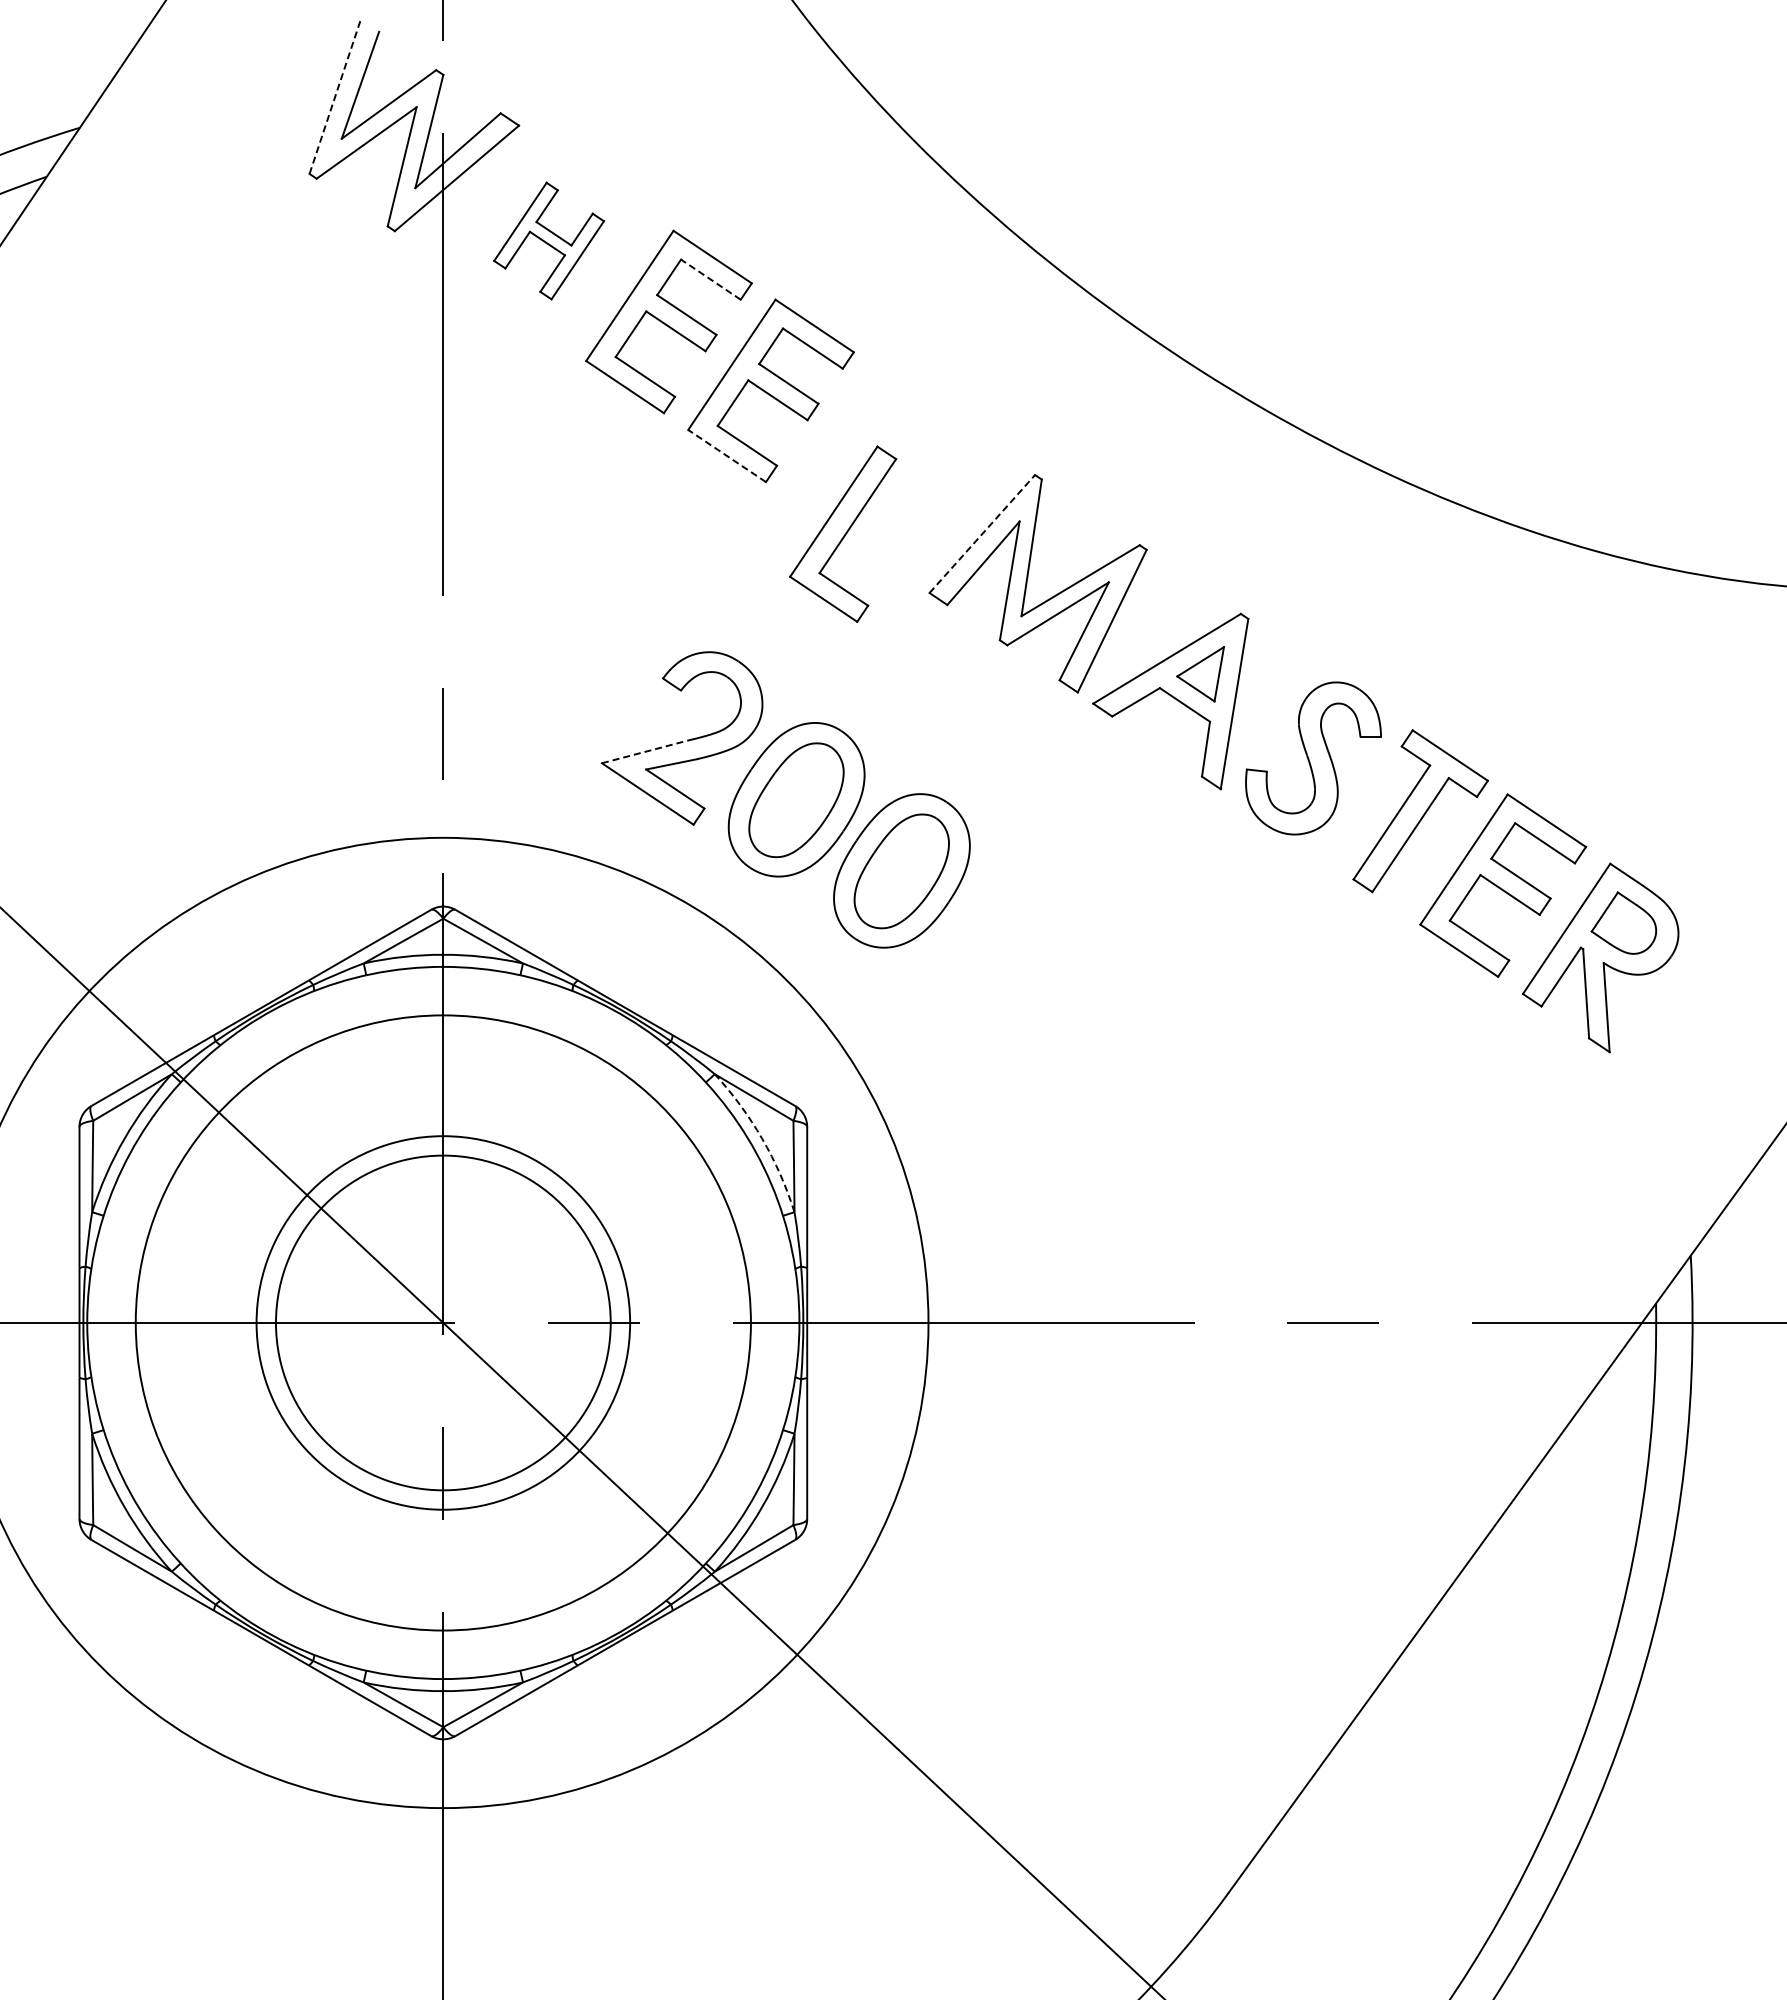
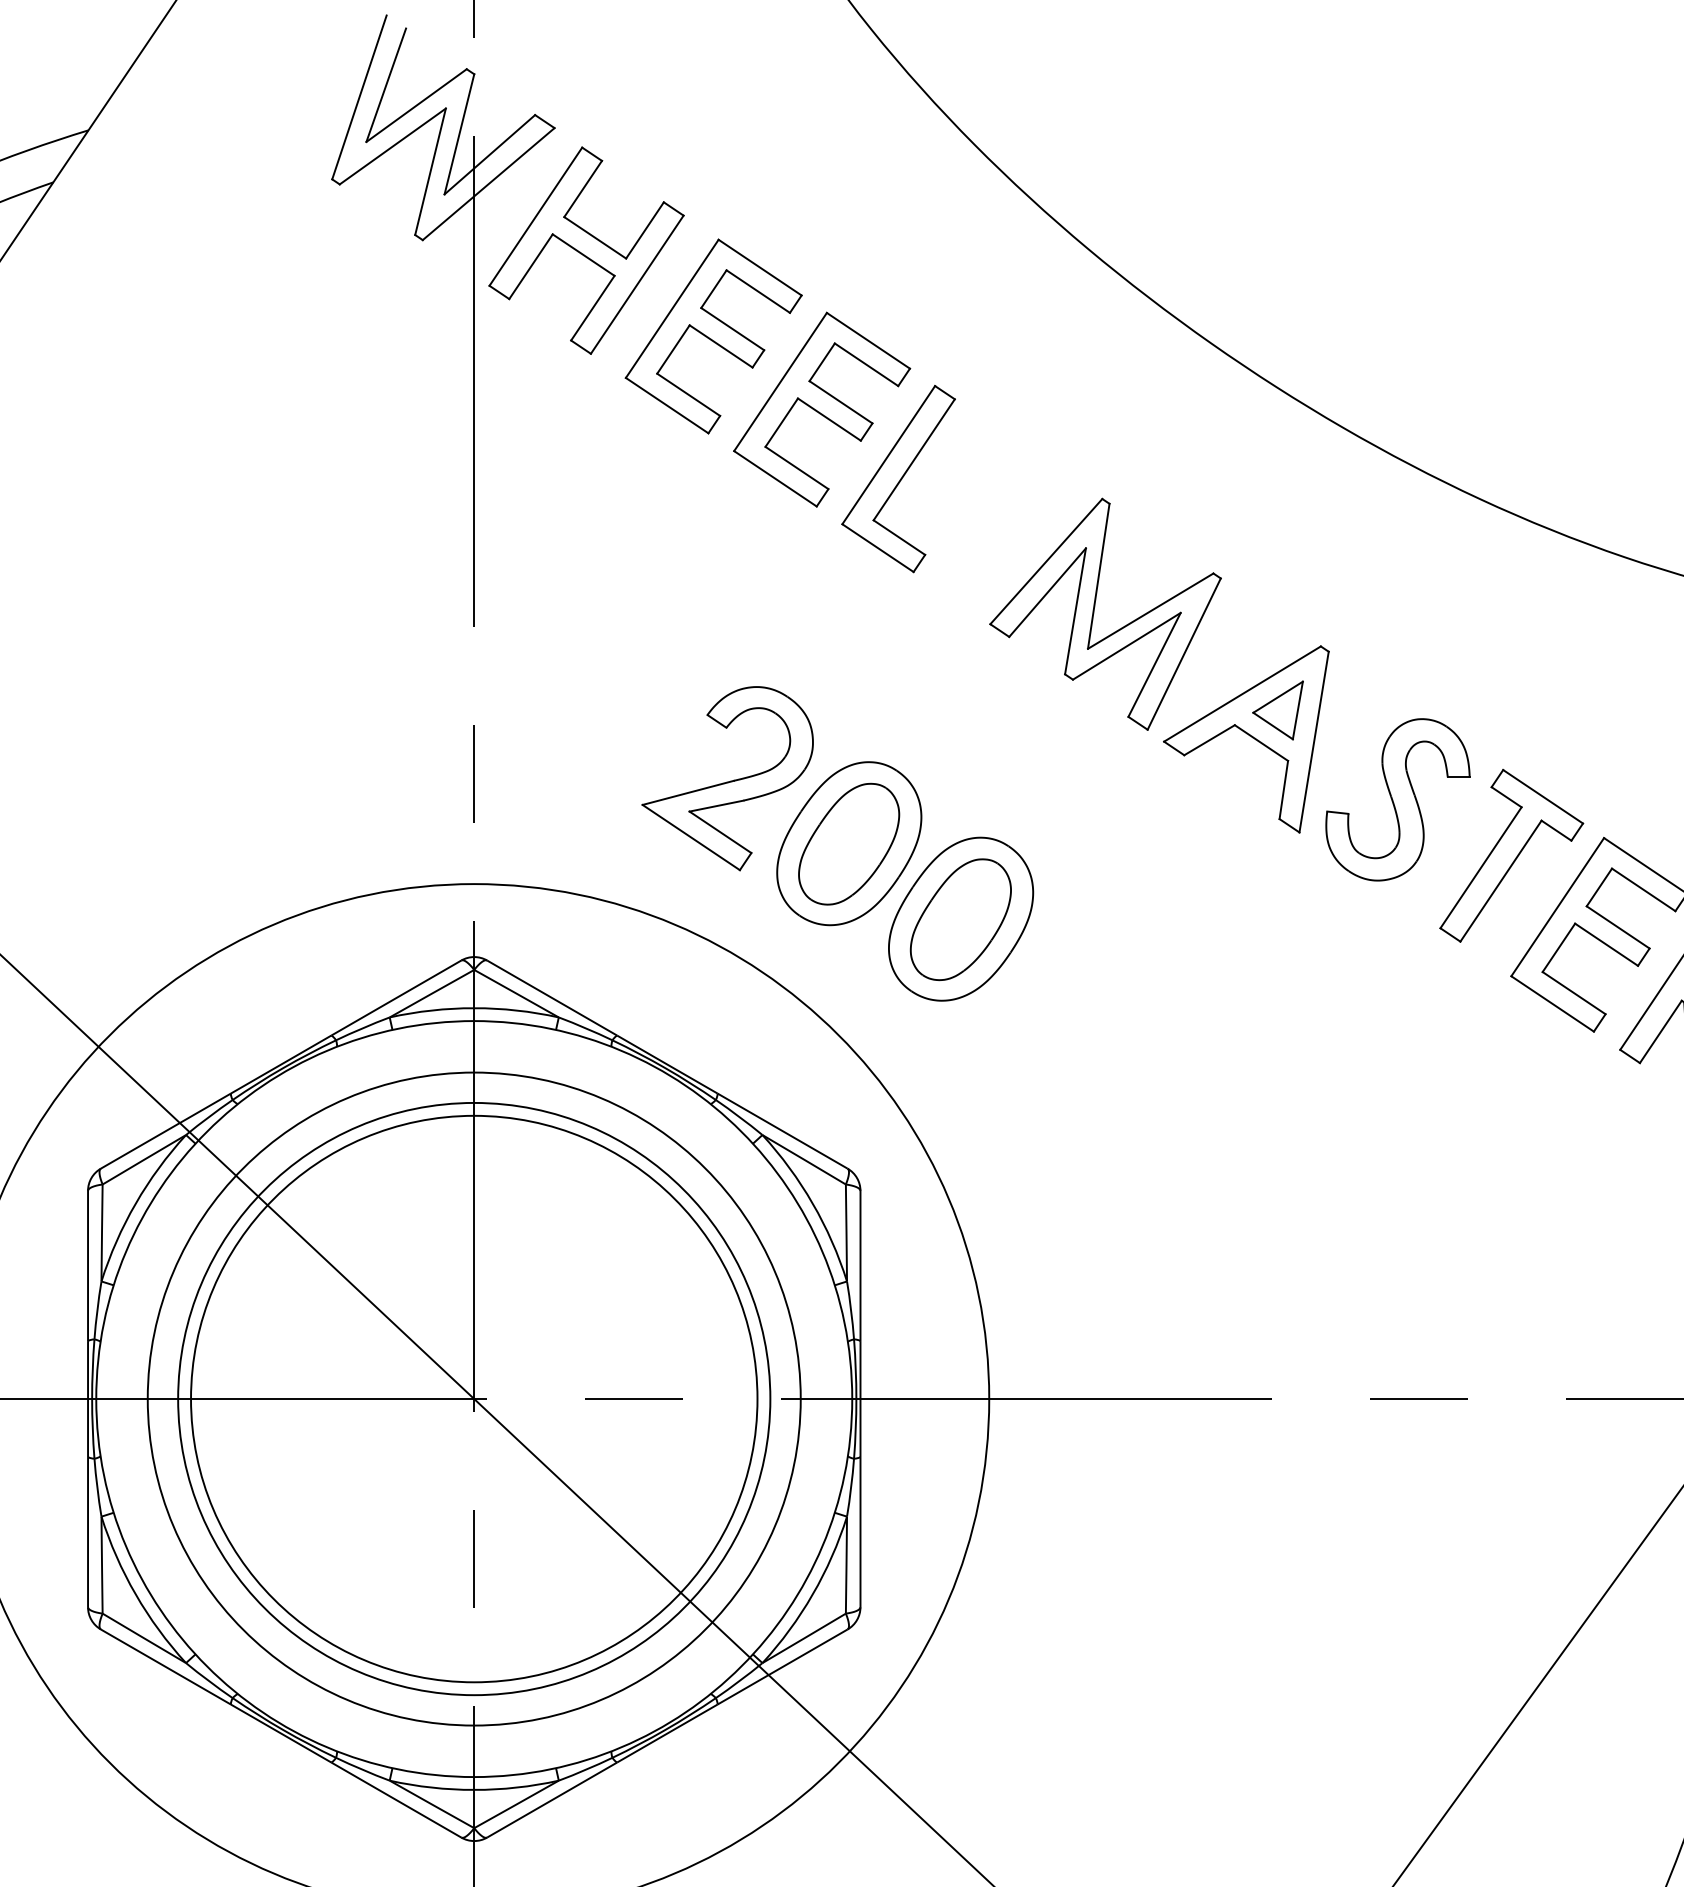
line: (335, 96) -> (359, 97), dashed -> solid
part: (548, 240) -> (585, 250), size x1.67
line: (710, 279) -> (757, 291), dashed -> solid
line: (727, 456) -> (775, 479), dashed -> solid
part: (843, 533) -> (899, 478), moved
line: (982, 533) -> (1046, 561), dashed -> solid
line: (645, 751) -> (688, 792), dashed -> solid
arc: (762, 1138) -> (813, 1203), dashed -> solid
circle: (443, 1322) -> (474, 1398), size x1.43
circle: (443, 1322) -> (474, 1398), size x1.67

